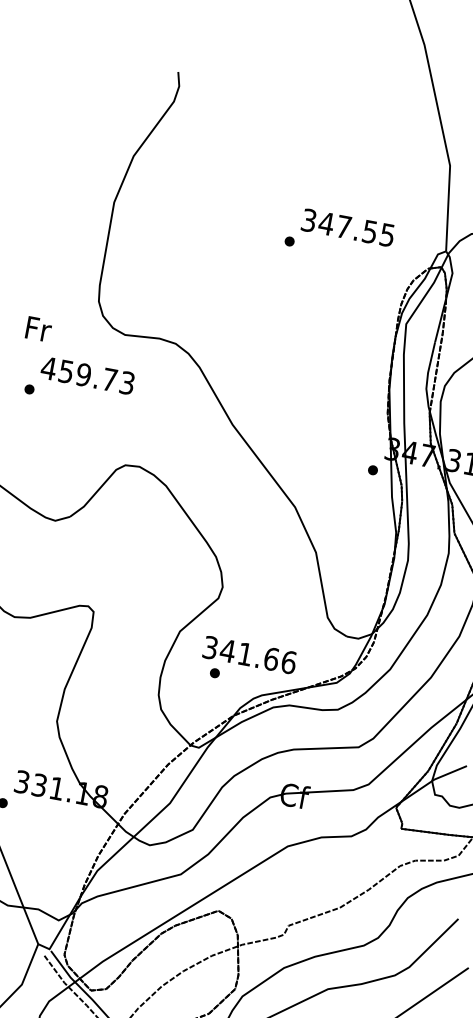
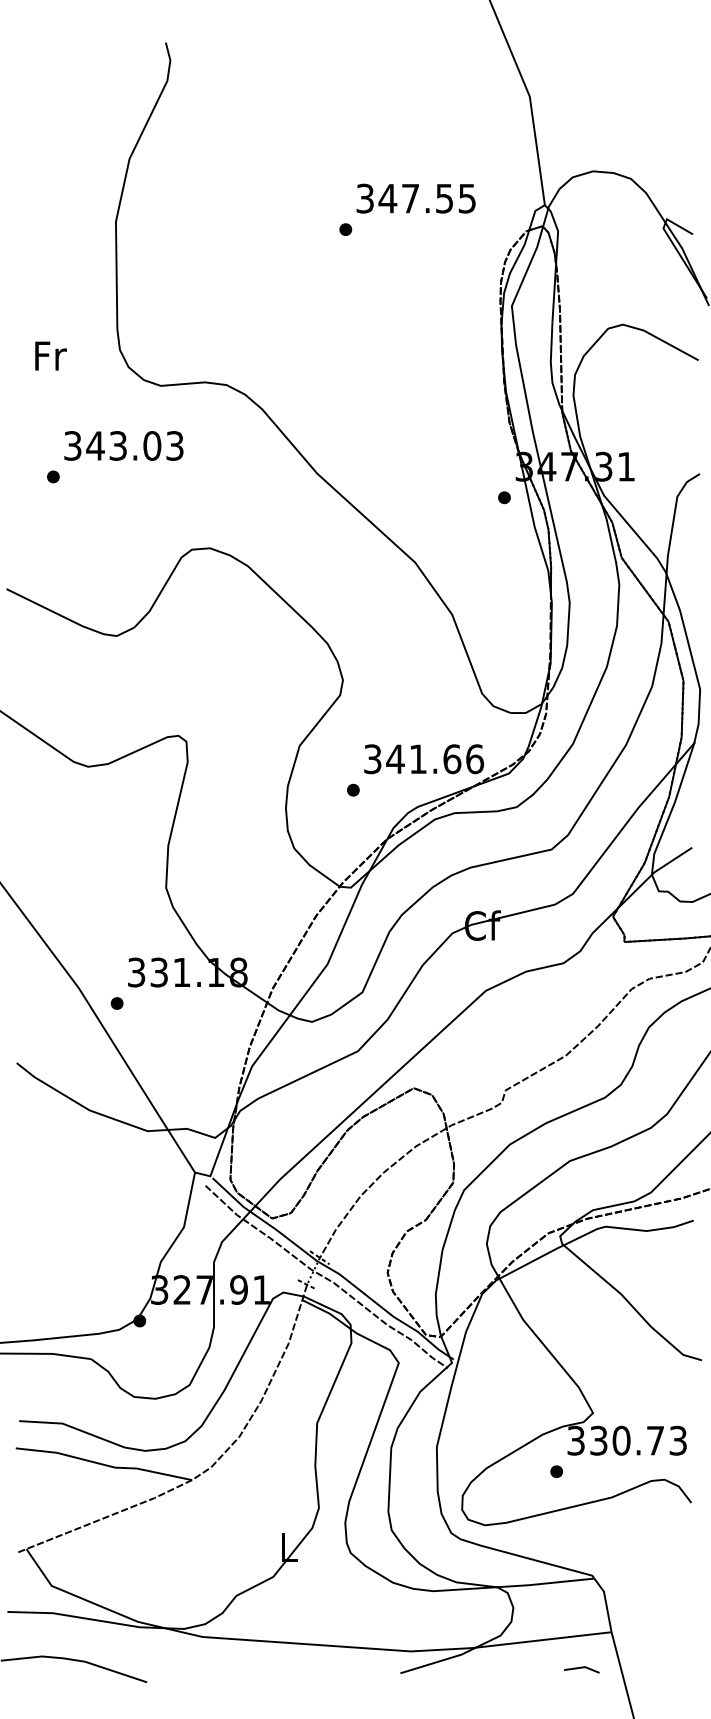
text: (38, 328) -> (50, 355), moved
text: (79, 373) -> (112, 445), 459.73 -> 343.03
text: (250, 655) -> (424, 759), moved

